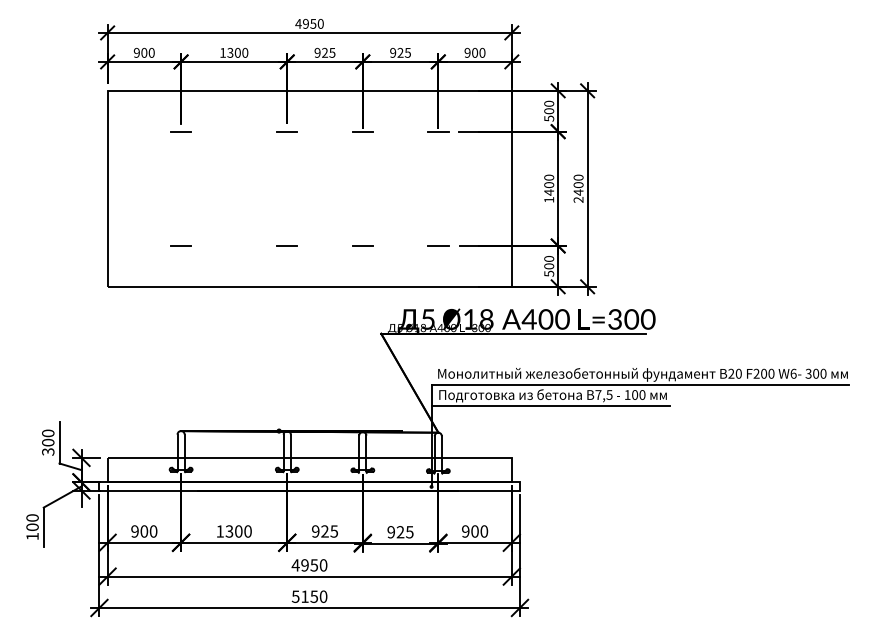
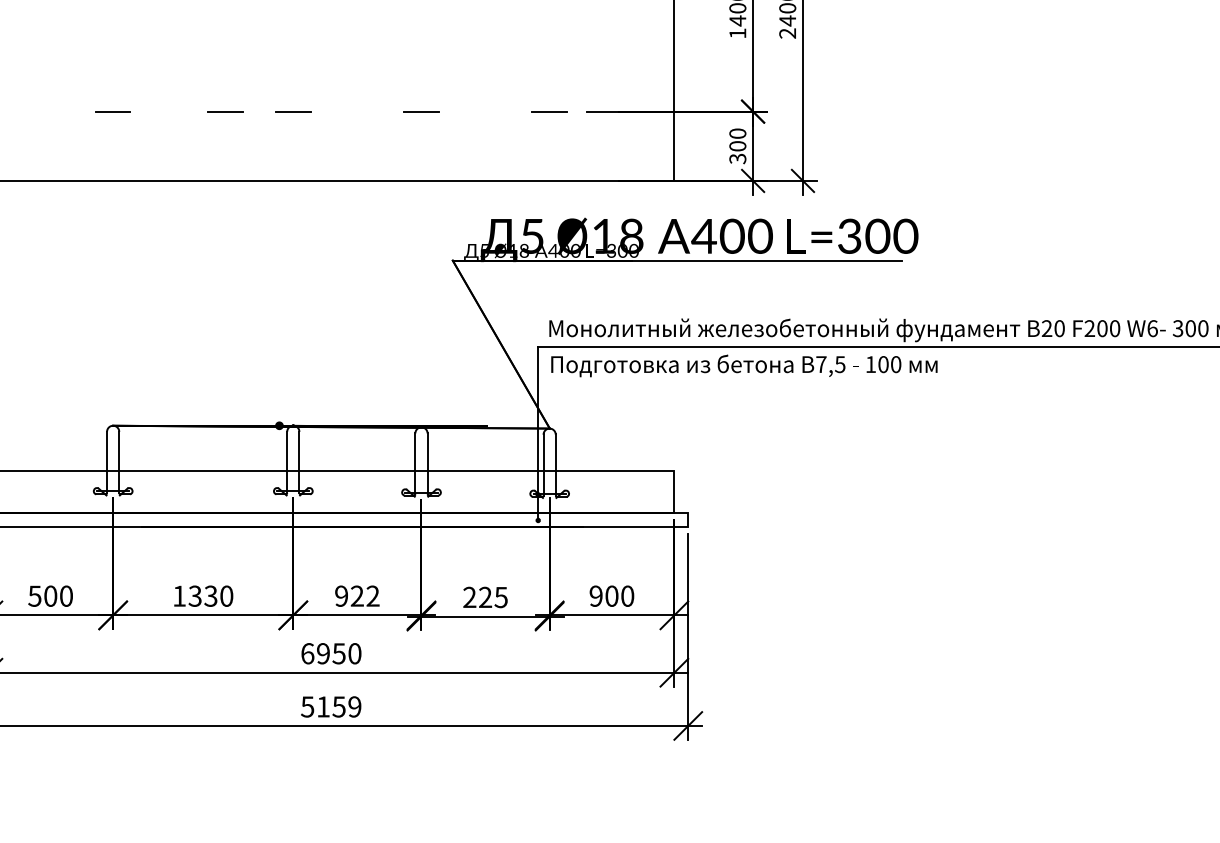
line: (246, 245) -> (224, 110), added
text: (548, 273) -> (736, 158), 500 -> 300
line: (550, 405) -> (740, 382), removed
text: (134, 531) -> (34, 596), 900 -> 500
text: (238, 531) -> (210, 596), 1300 -> 1330
text: (334, 531) -> (373, 596), 925 -> 922
text: (391, 532) -> (470, 597), 925 -> 225
text: (295, 565) -> (307, 653), 4950 -> 6950
text: (323, 596) -> (354, 706), 5150 -> 5159

